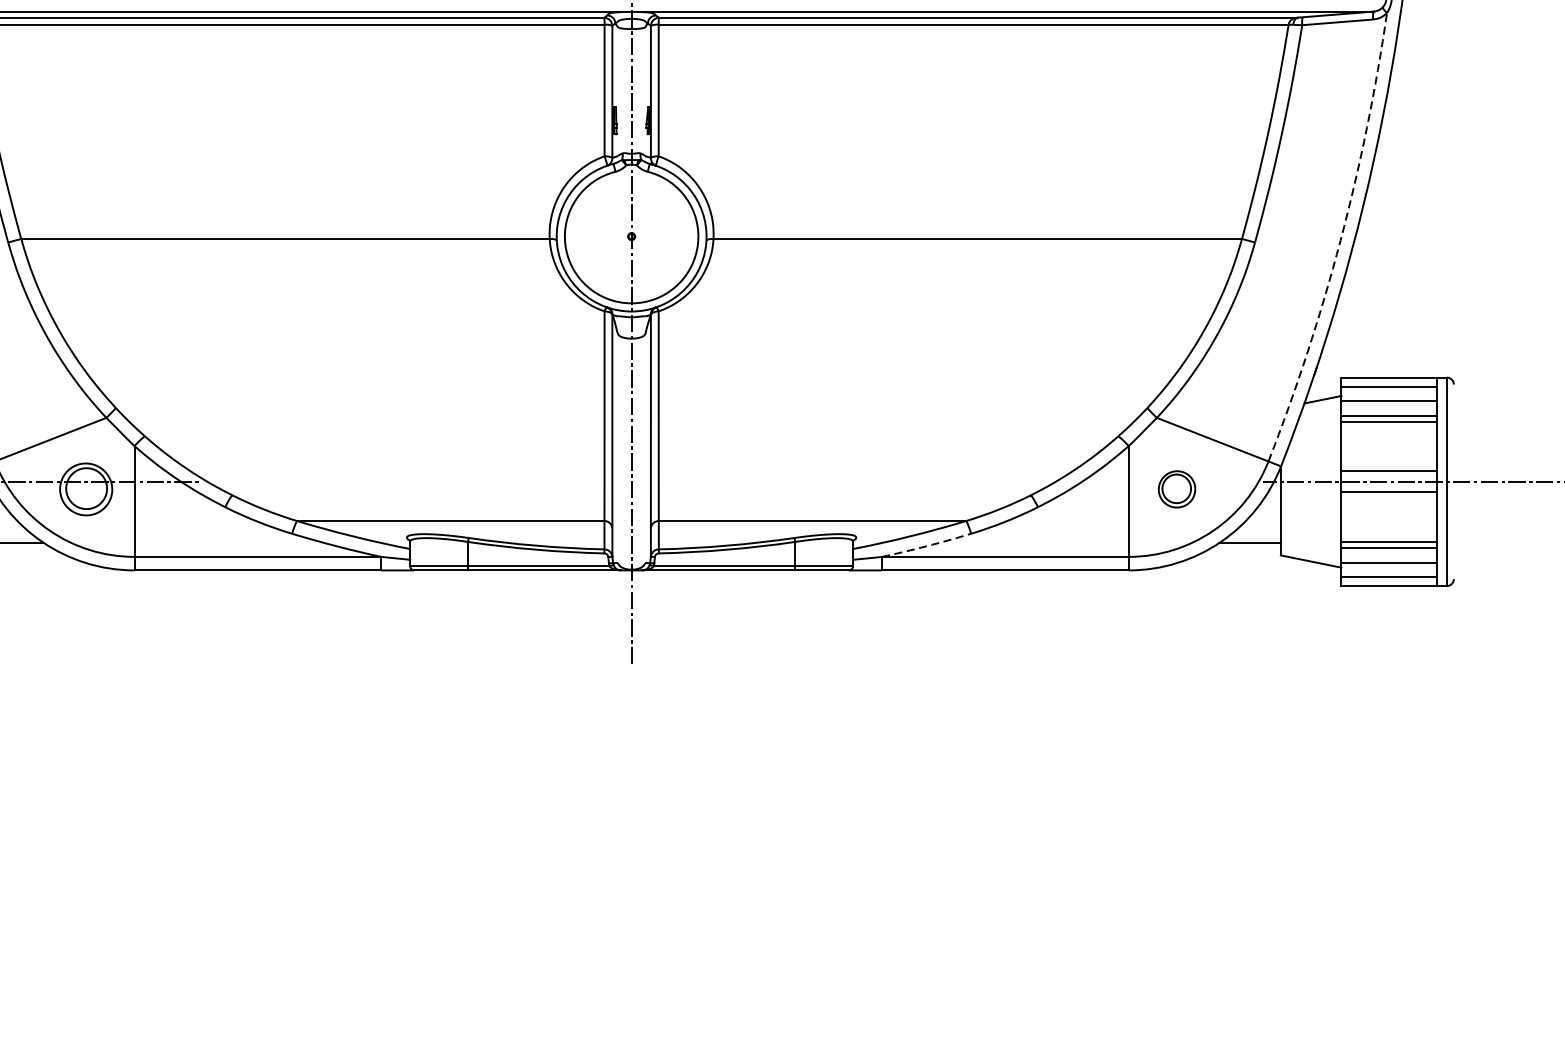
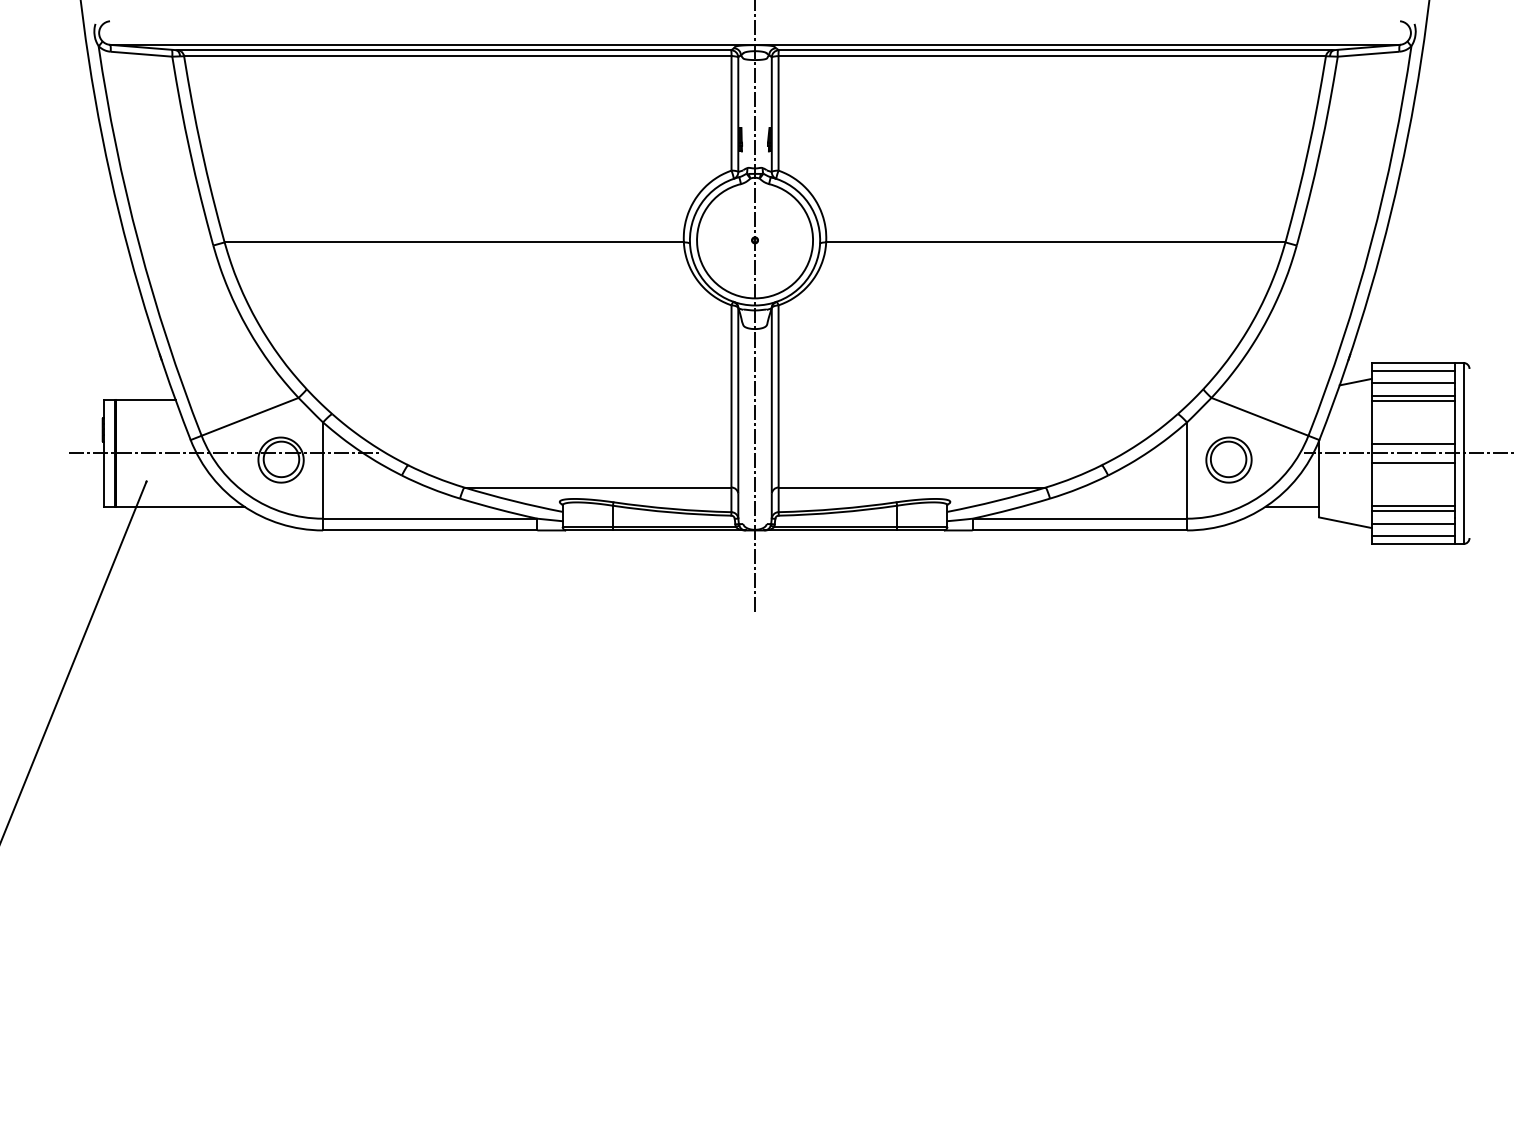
arc: (1341, 240) -> (1371, 243), dashed -> solid
part: (1176, 488) -> (1228, 459), size x1.43
arc: (926, 546) -> (1011, 509), dashed -> solid

